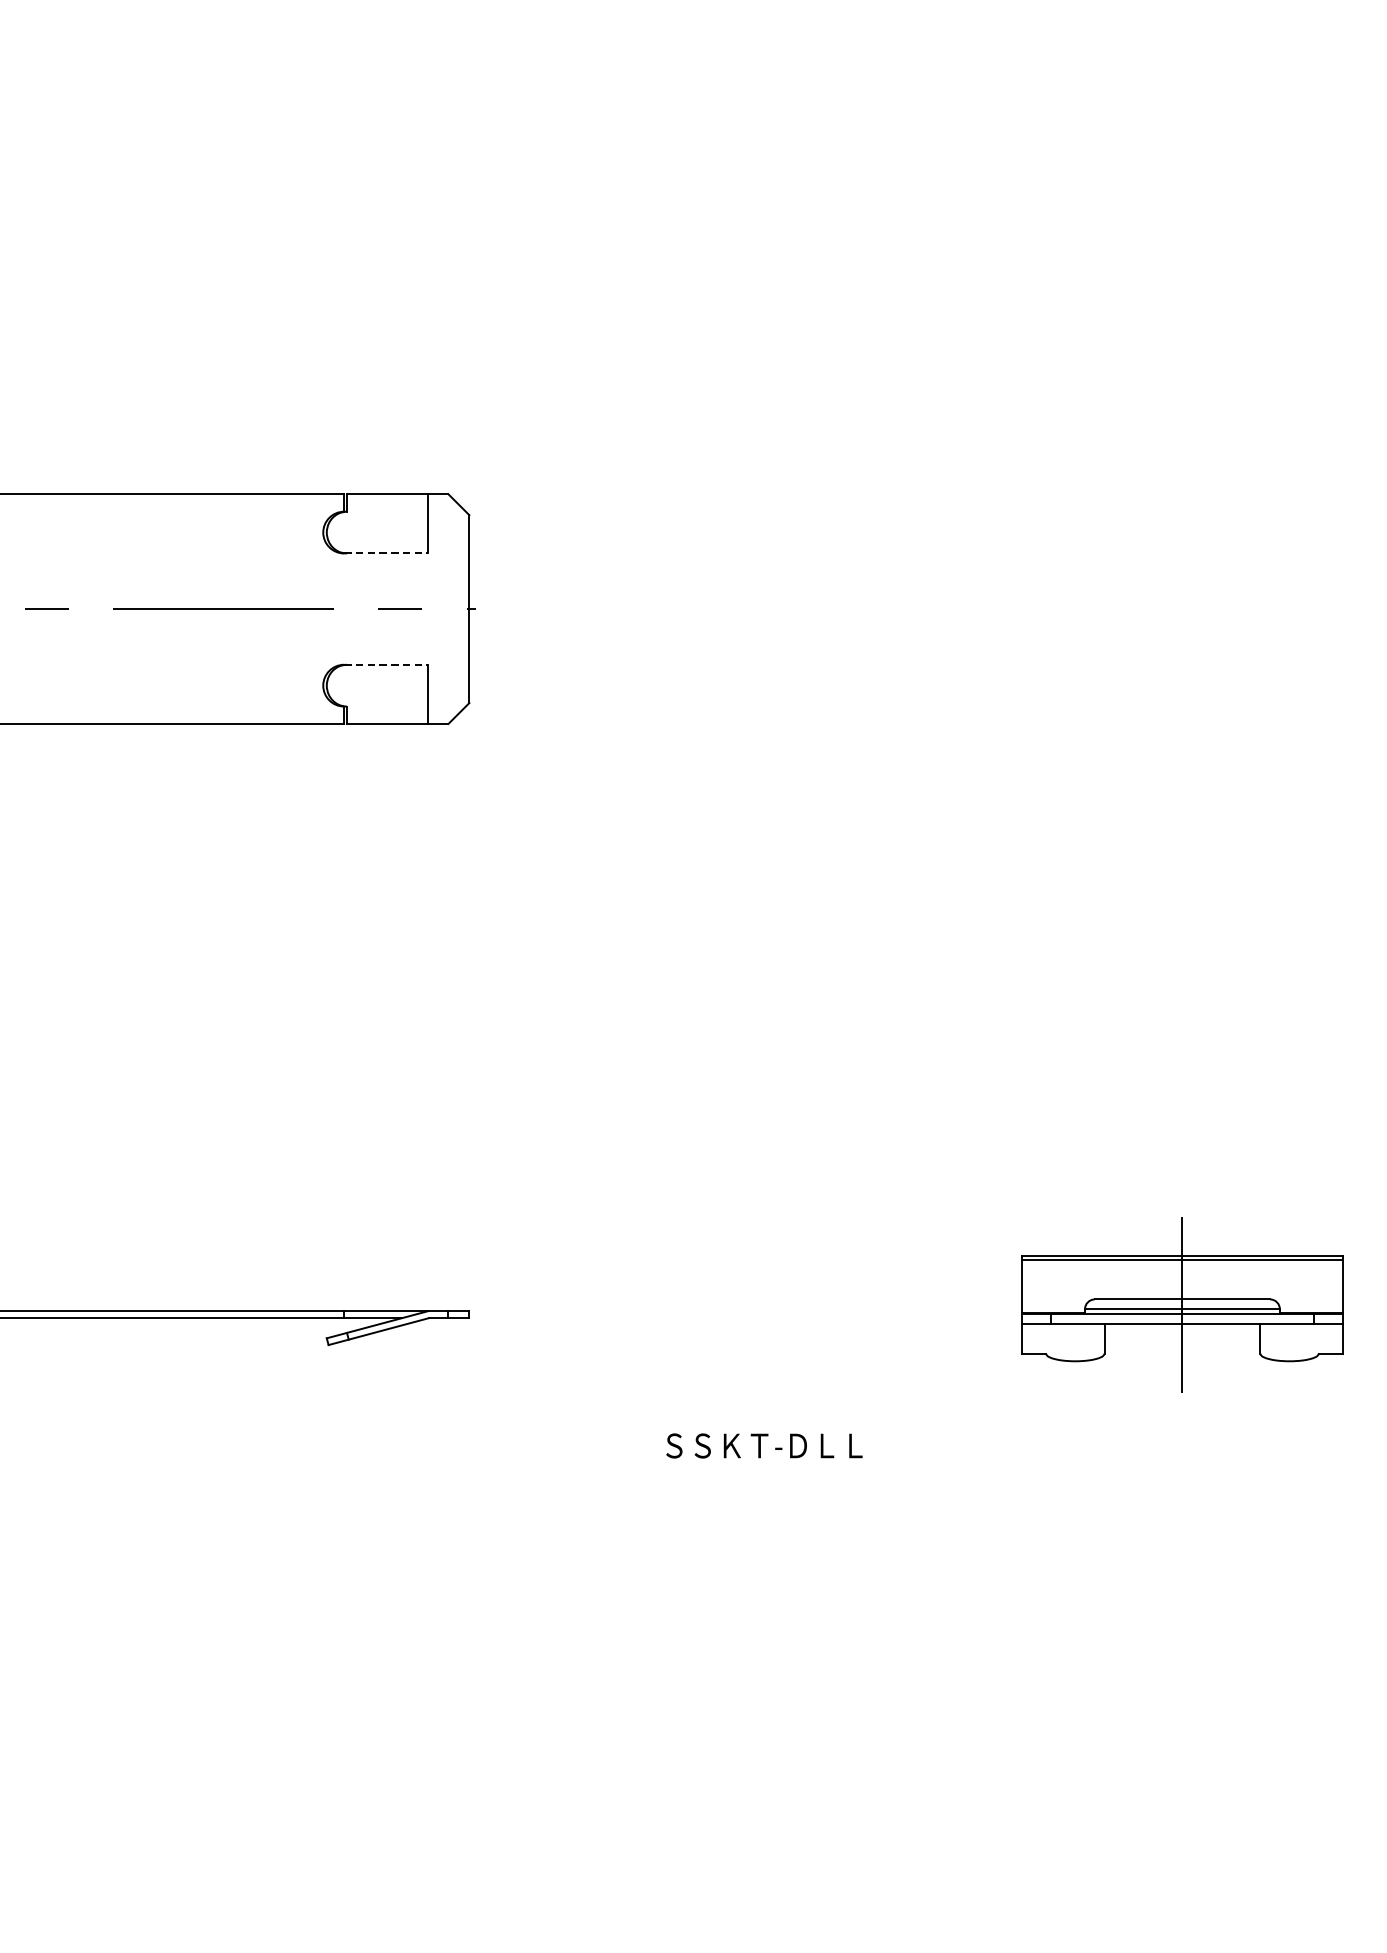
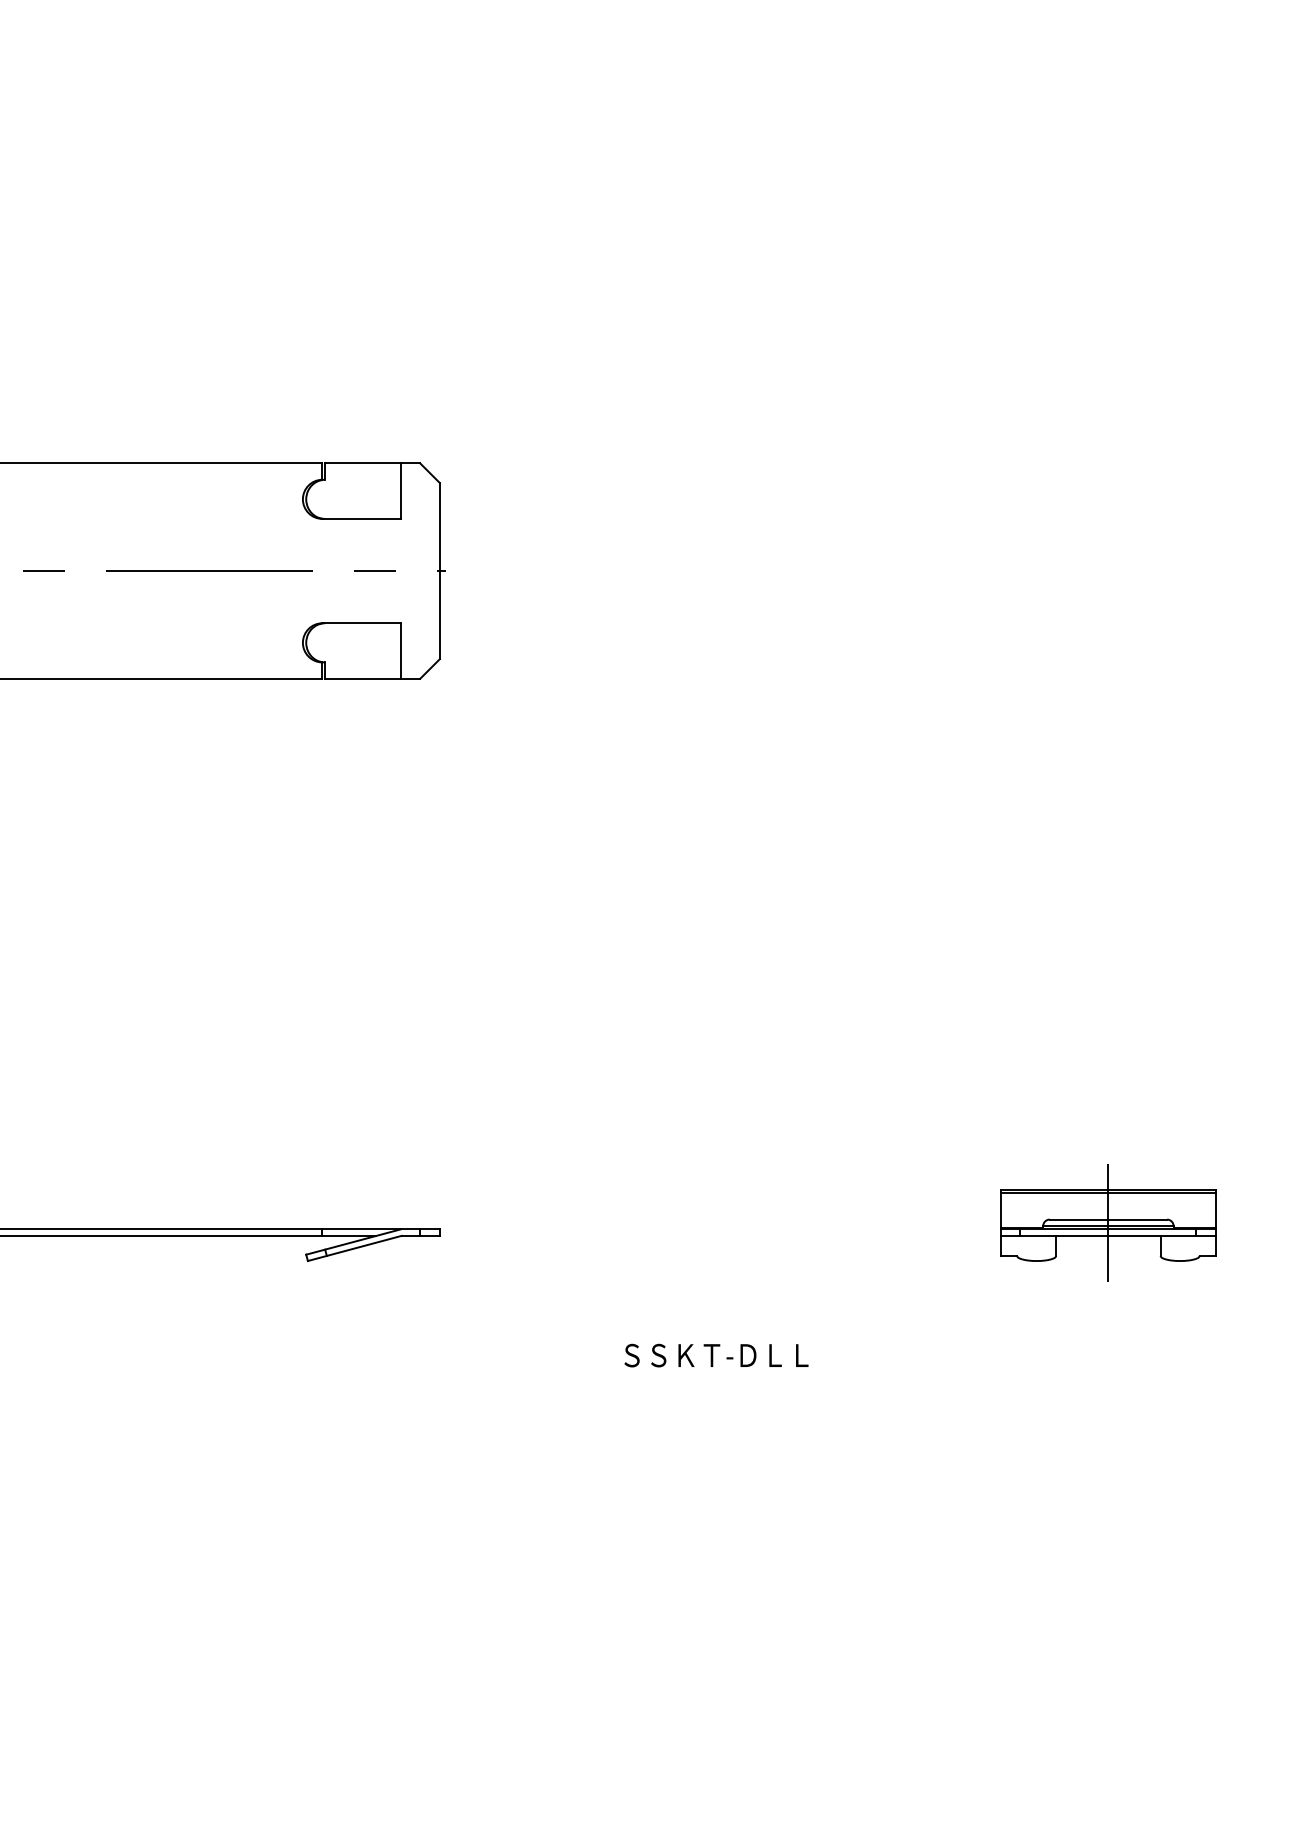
line: (386, 553) -> (362, 518), dashed -> solid
line: (386, 665) -> (362, 623), dashed -> solid
part: (1182, 1303) -> (1108, 1222), size x0.71

